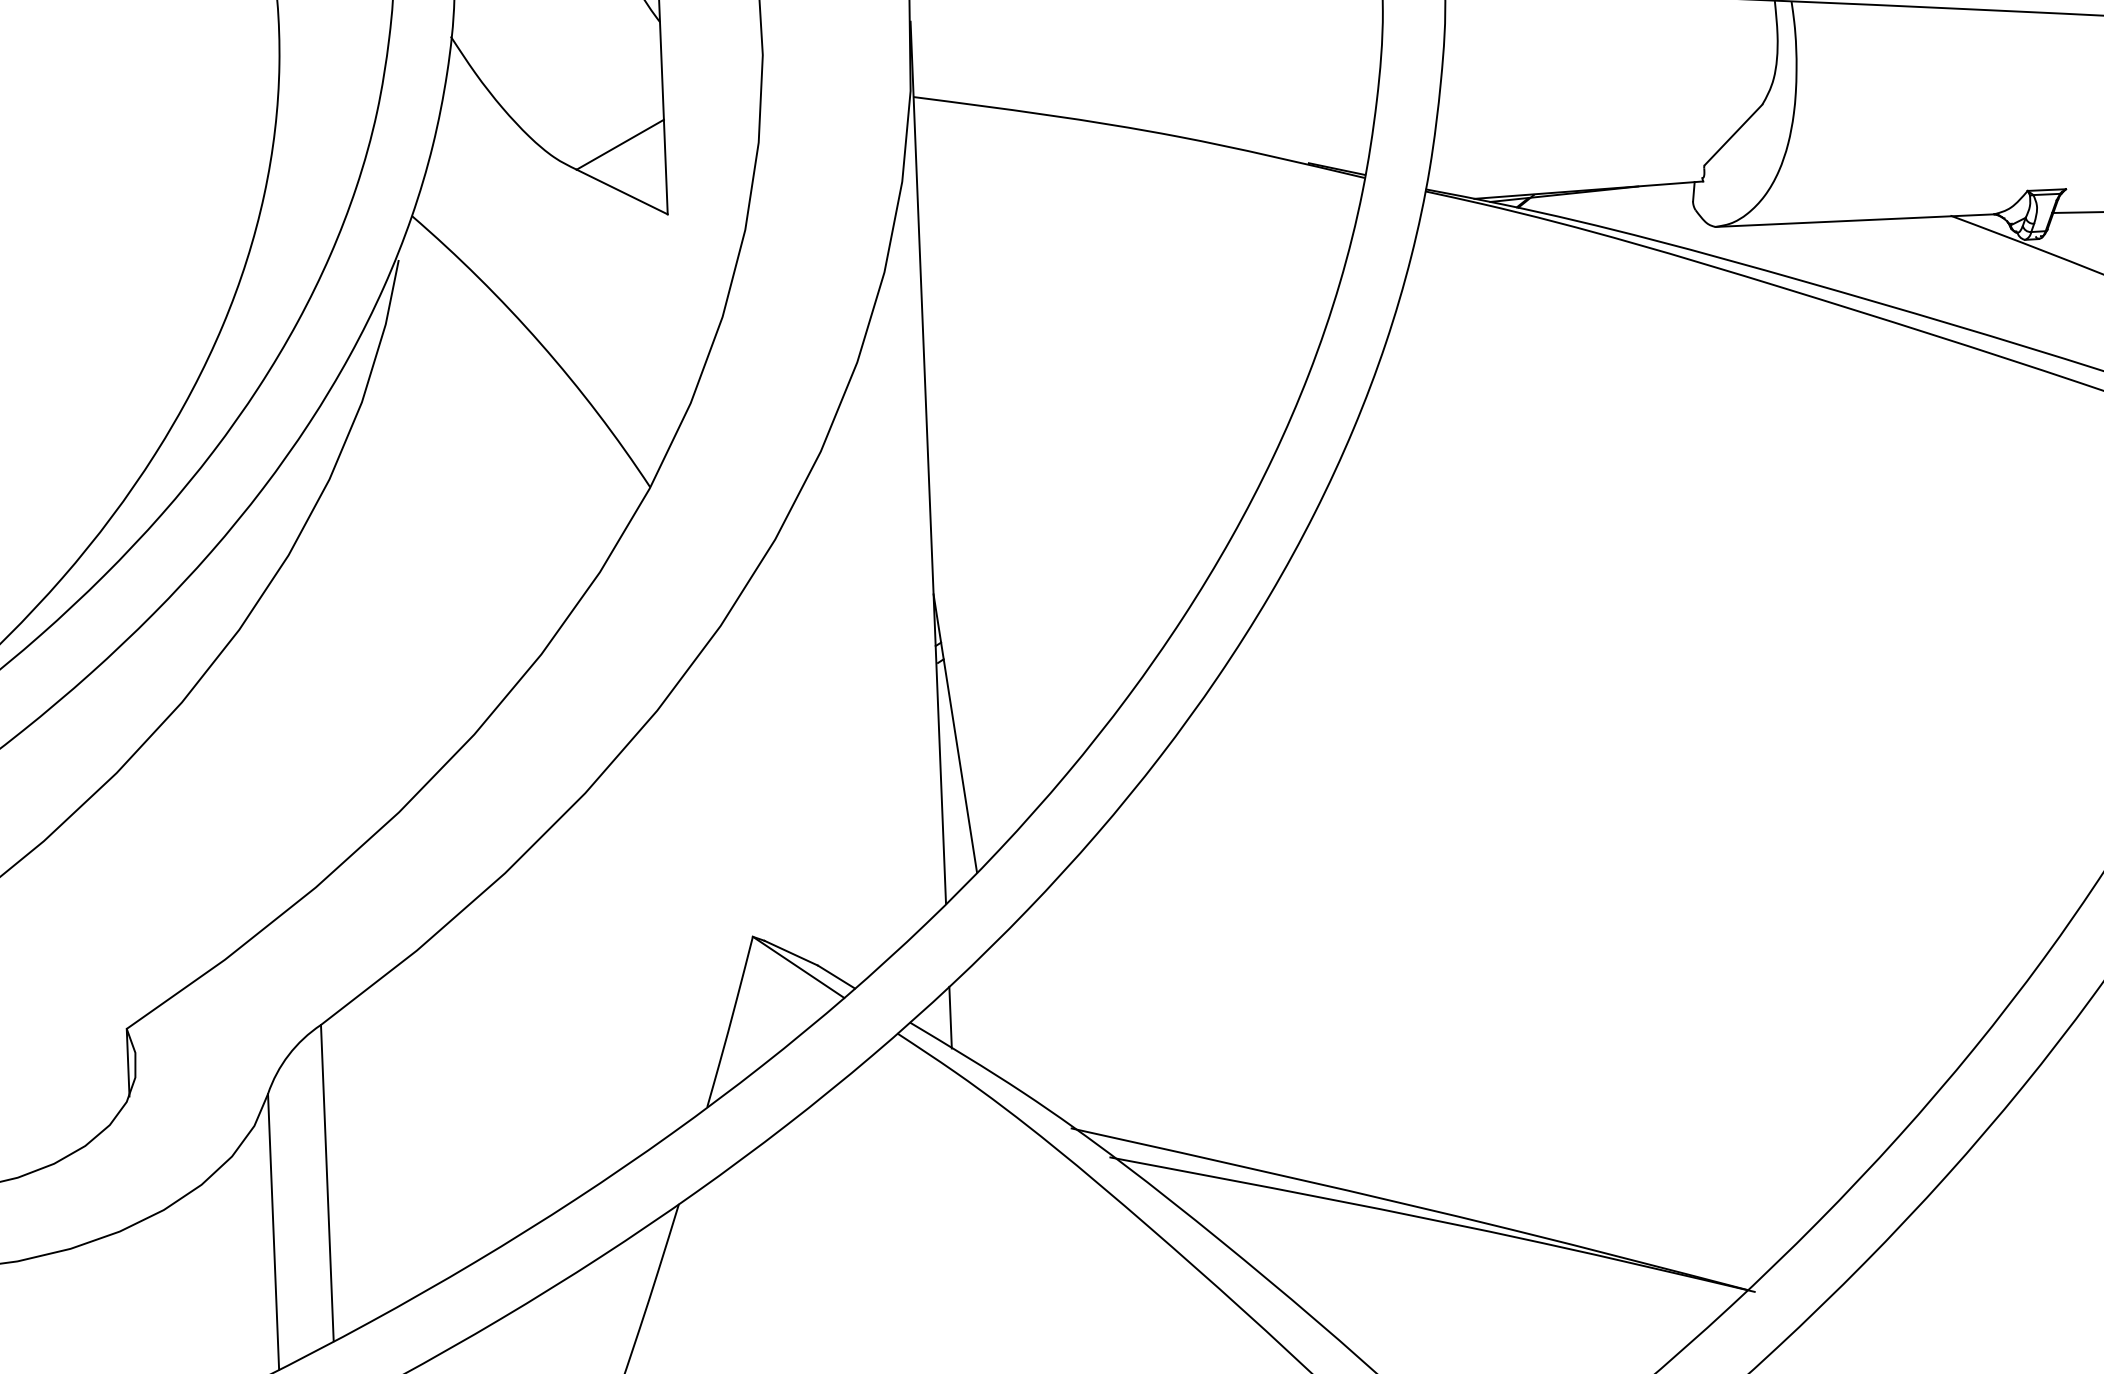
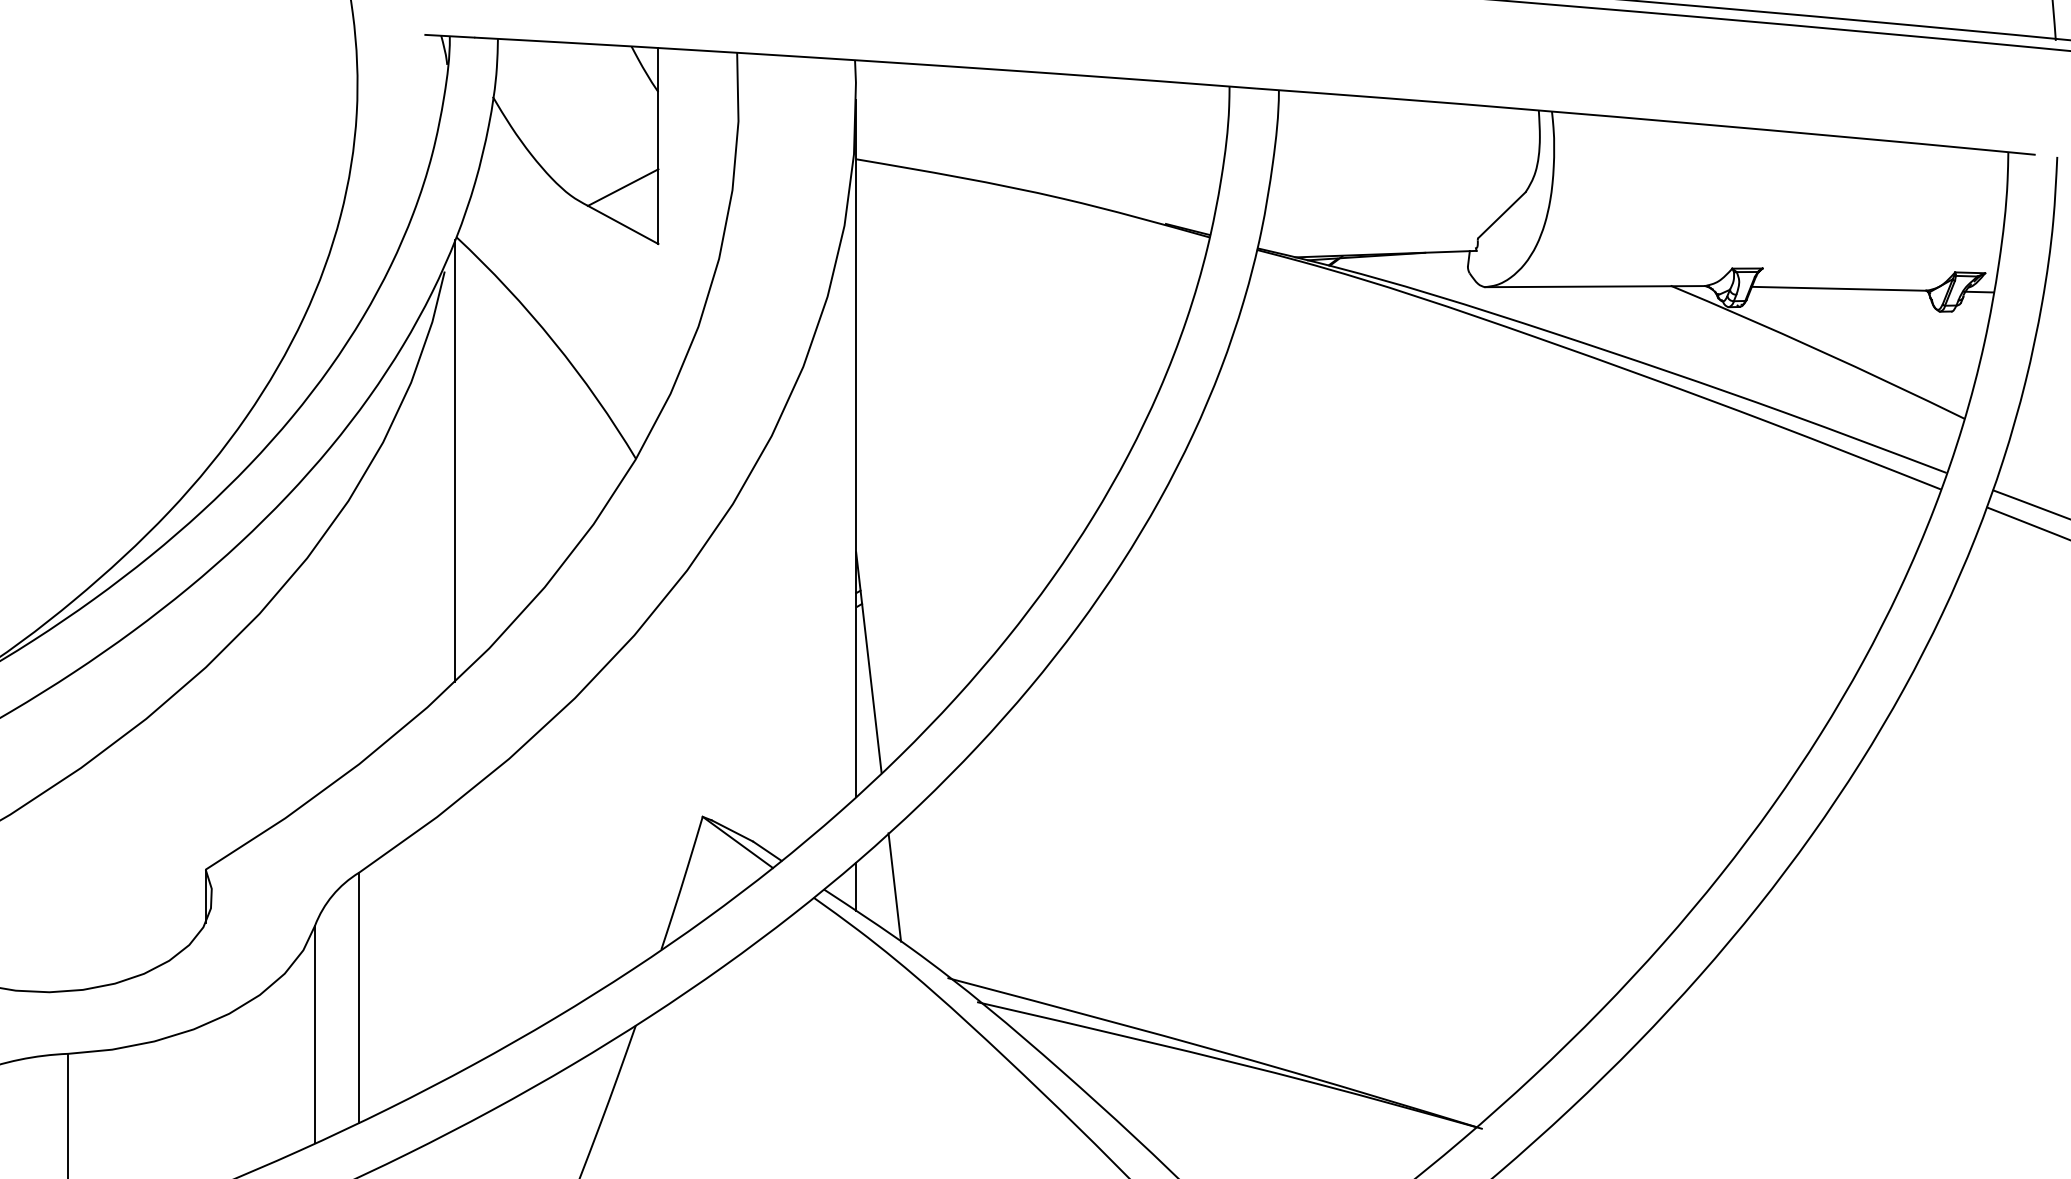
line: (421, 498) -> (455, 460), added
line: (999, 1016) -> (894, 887), added

